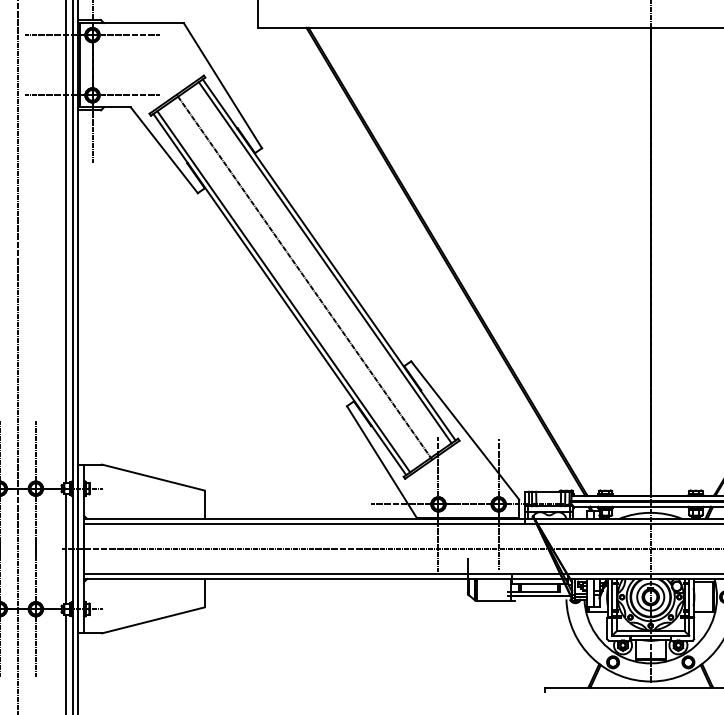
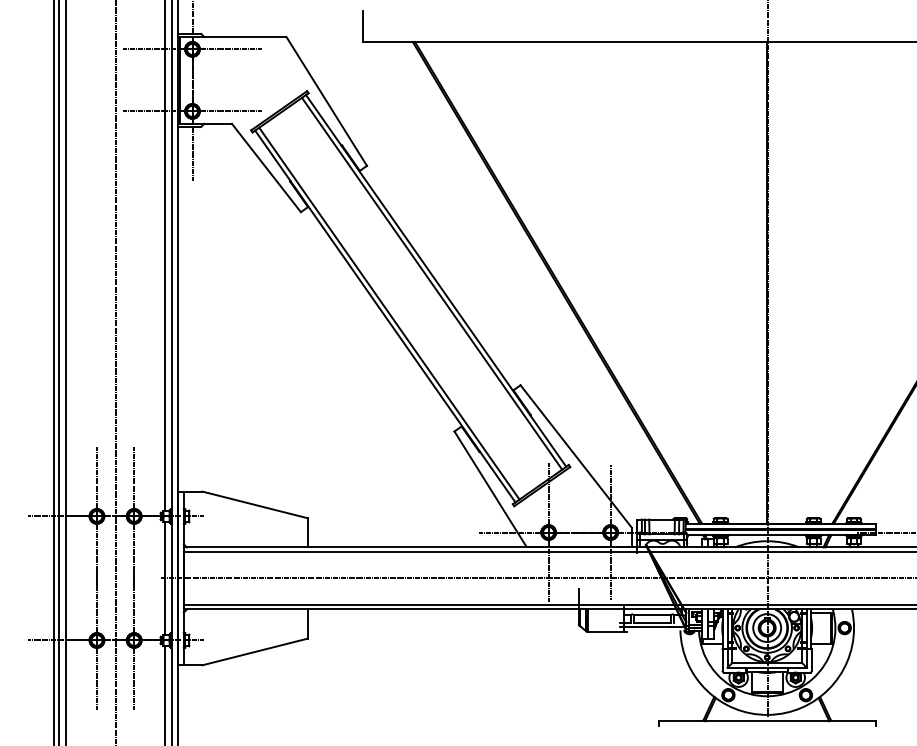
line: (304, 277) -> (410, 298), removed

